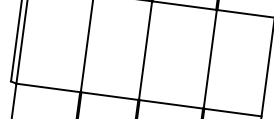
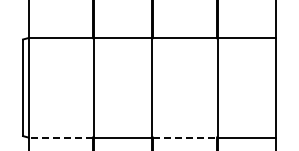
line: (47, 87) -> (60, 137), solid -> dashed
line: (171, 104) -> (185, 137), solid -> dashed

